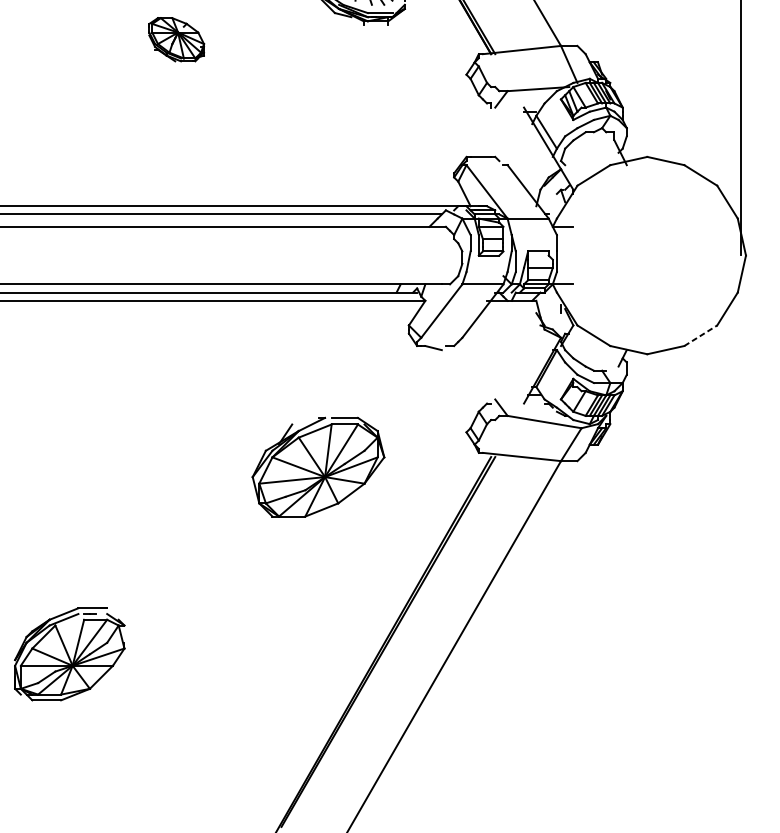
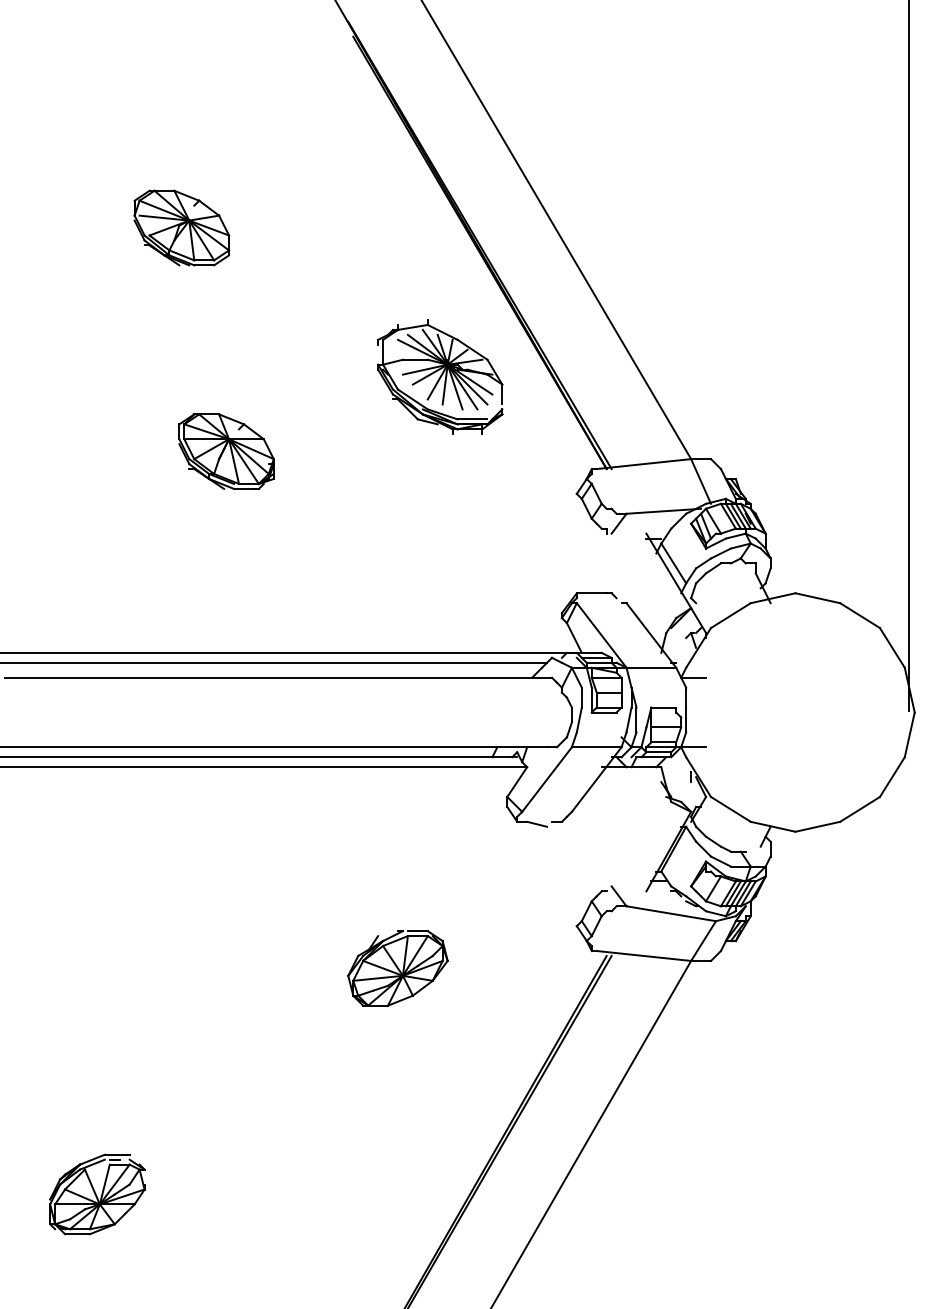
part: (176, 39) -> (226, 451), size x1.43
line: (701, 335) -> (860, 809), dashed -> solid
part: (318, 467) -> (397, 968), size x0.62
part: (69, 654) -> (97, 1194), size x0.71

